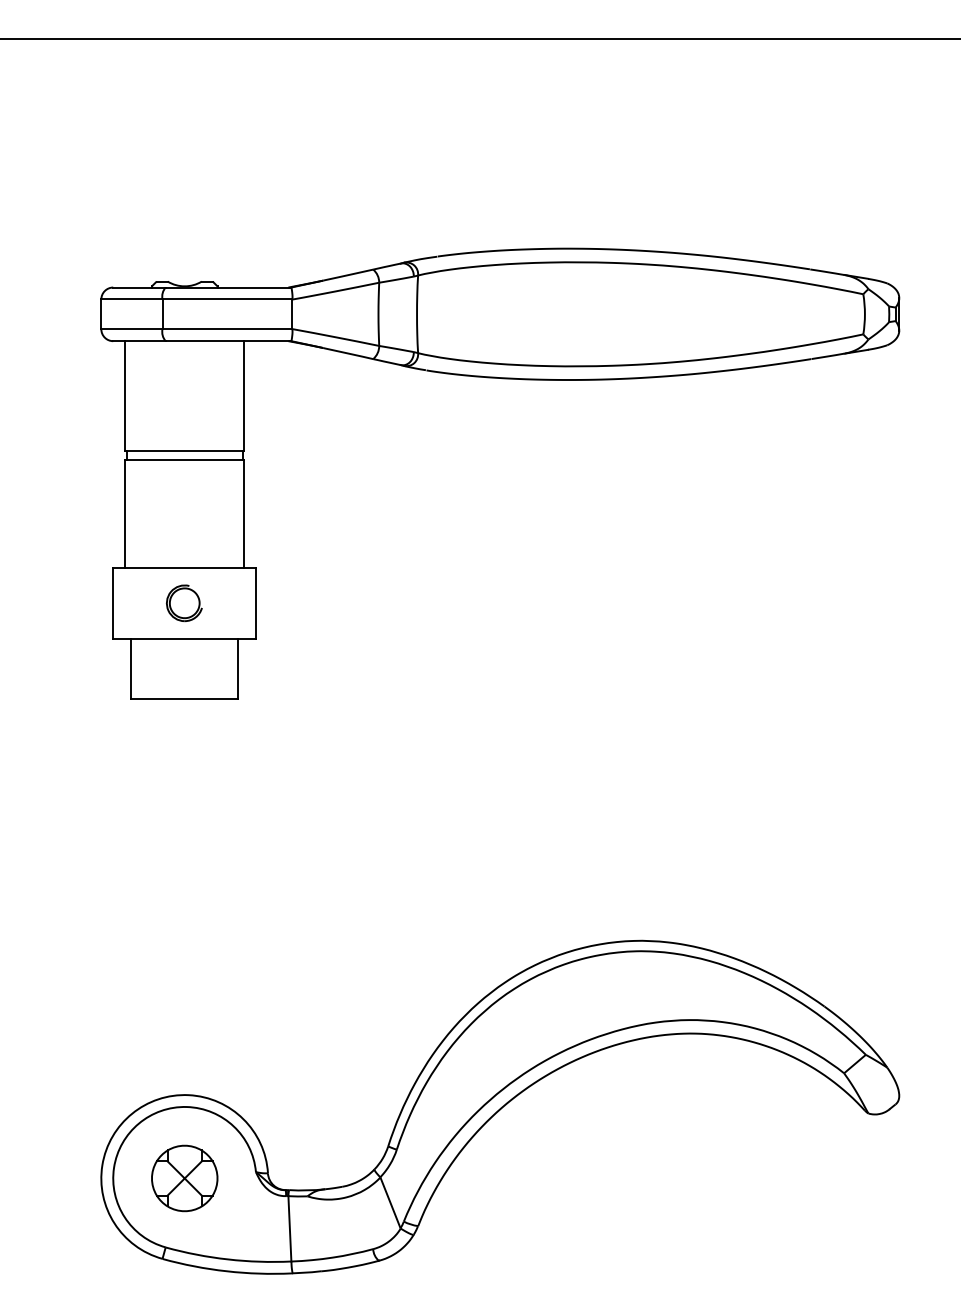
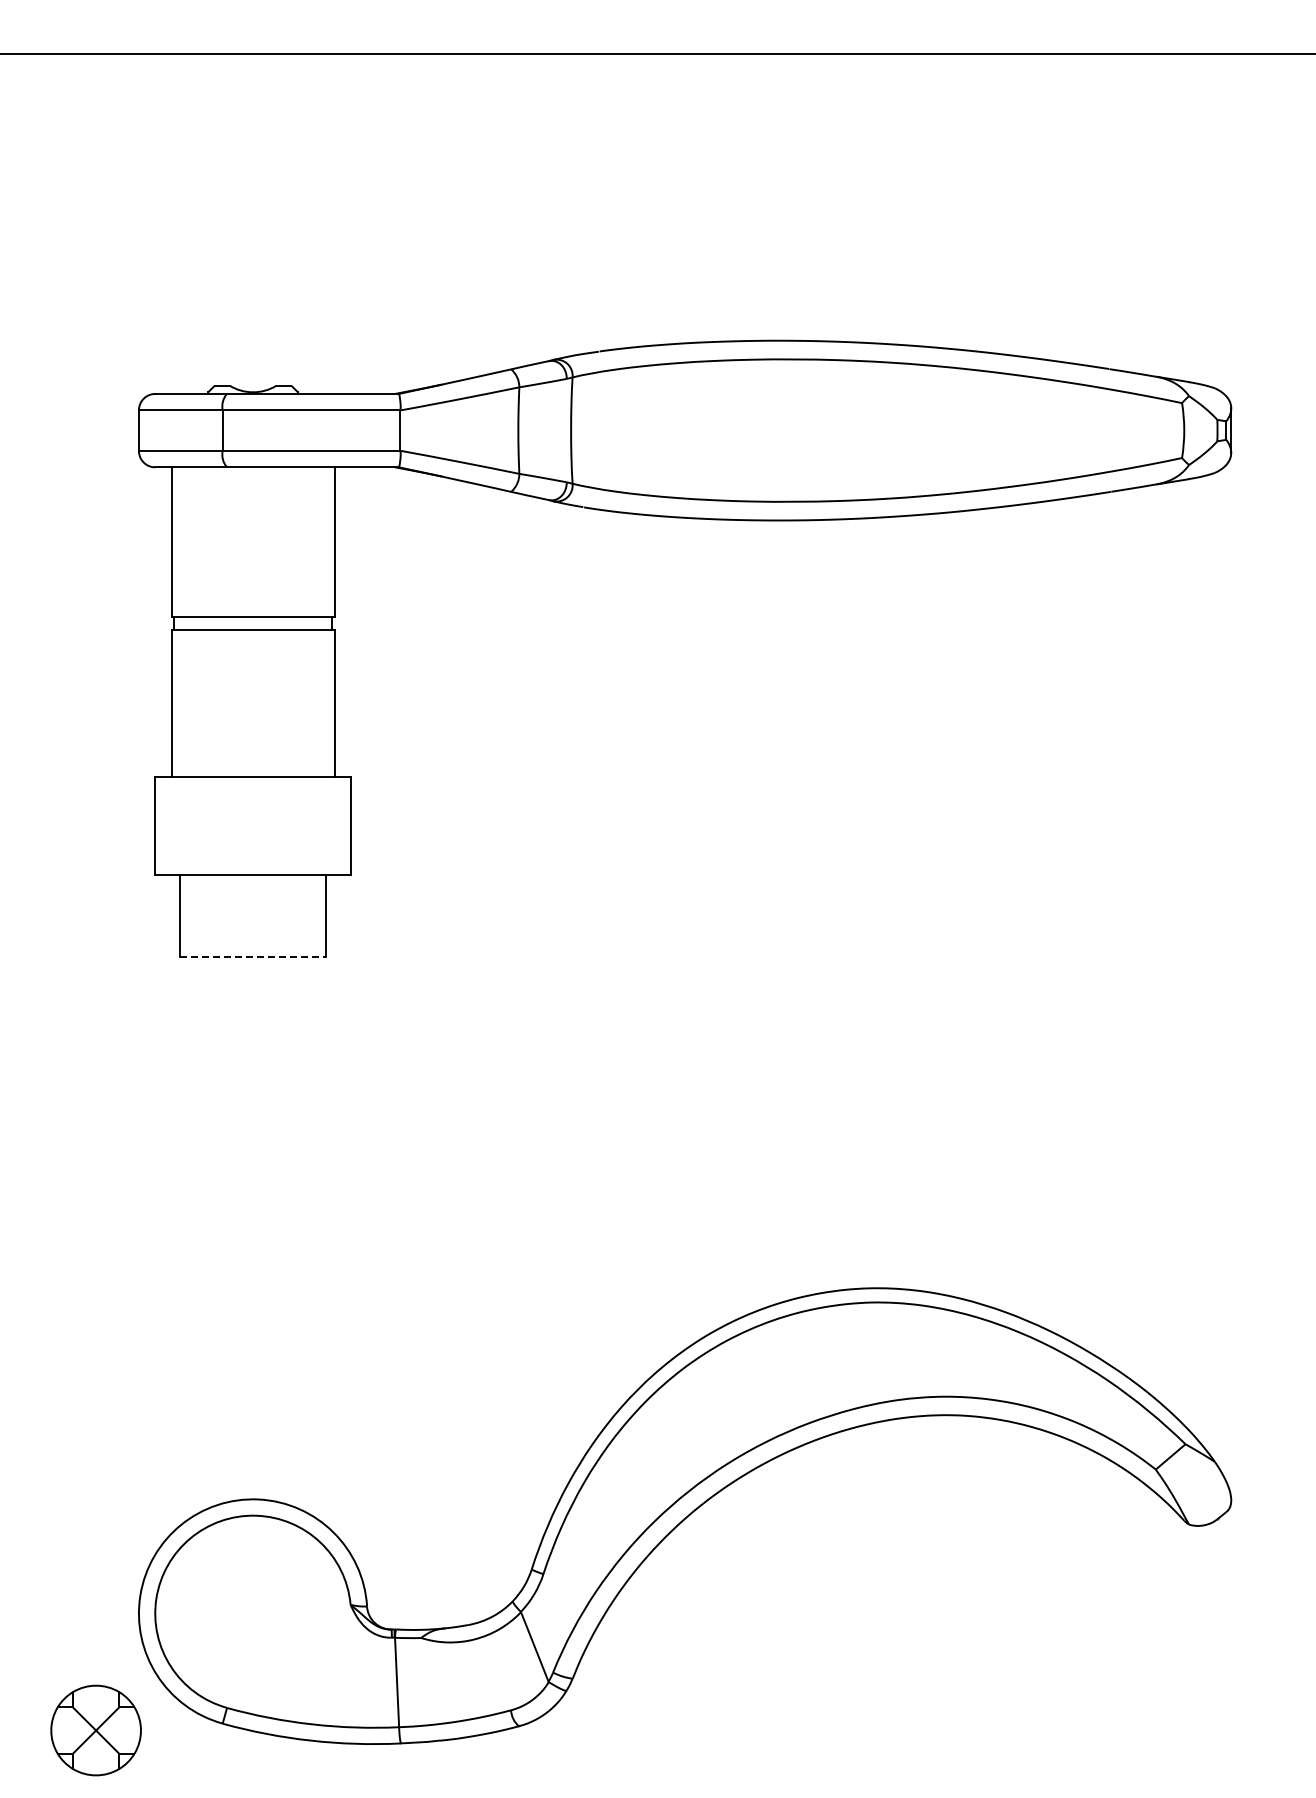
part: (184, 602) -> (252, 825), removed
line: (185, 698) -> (253, 956), solid -> dashed
part: (184, 1178) -> (95, 1730), moved

